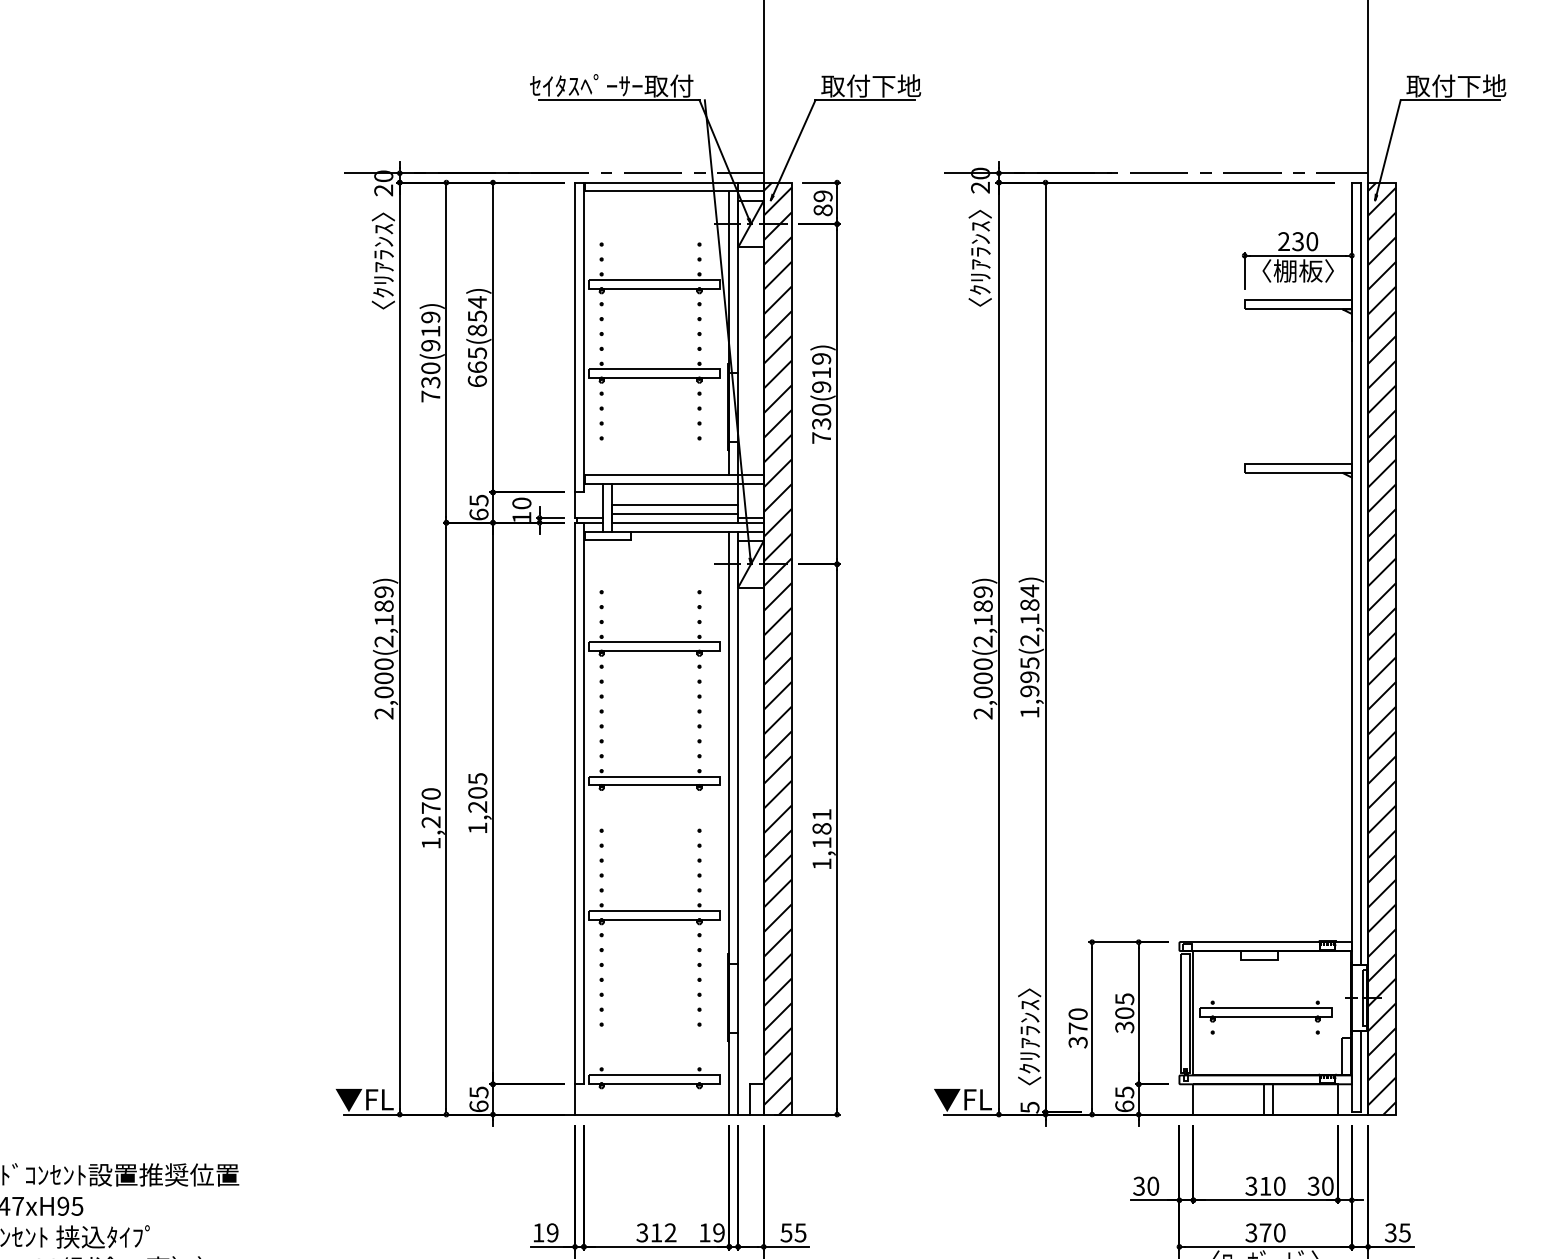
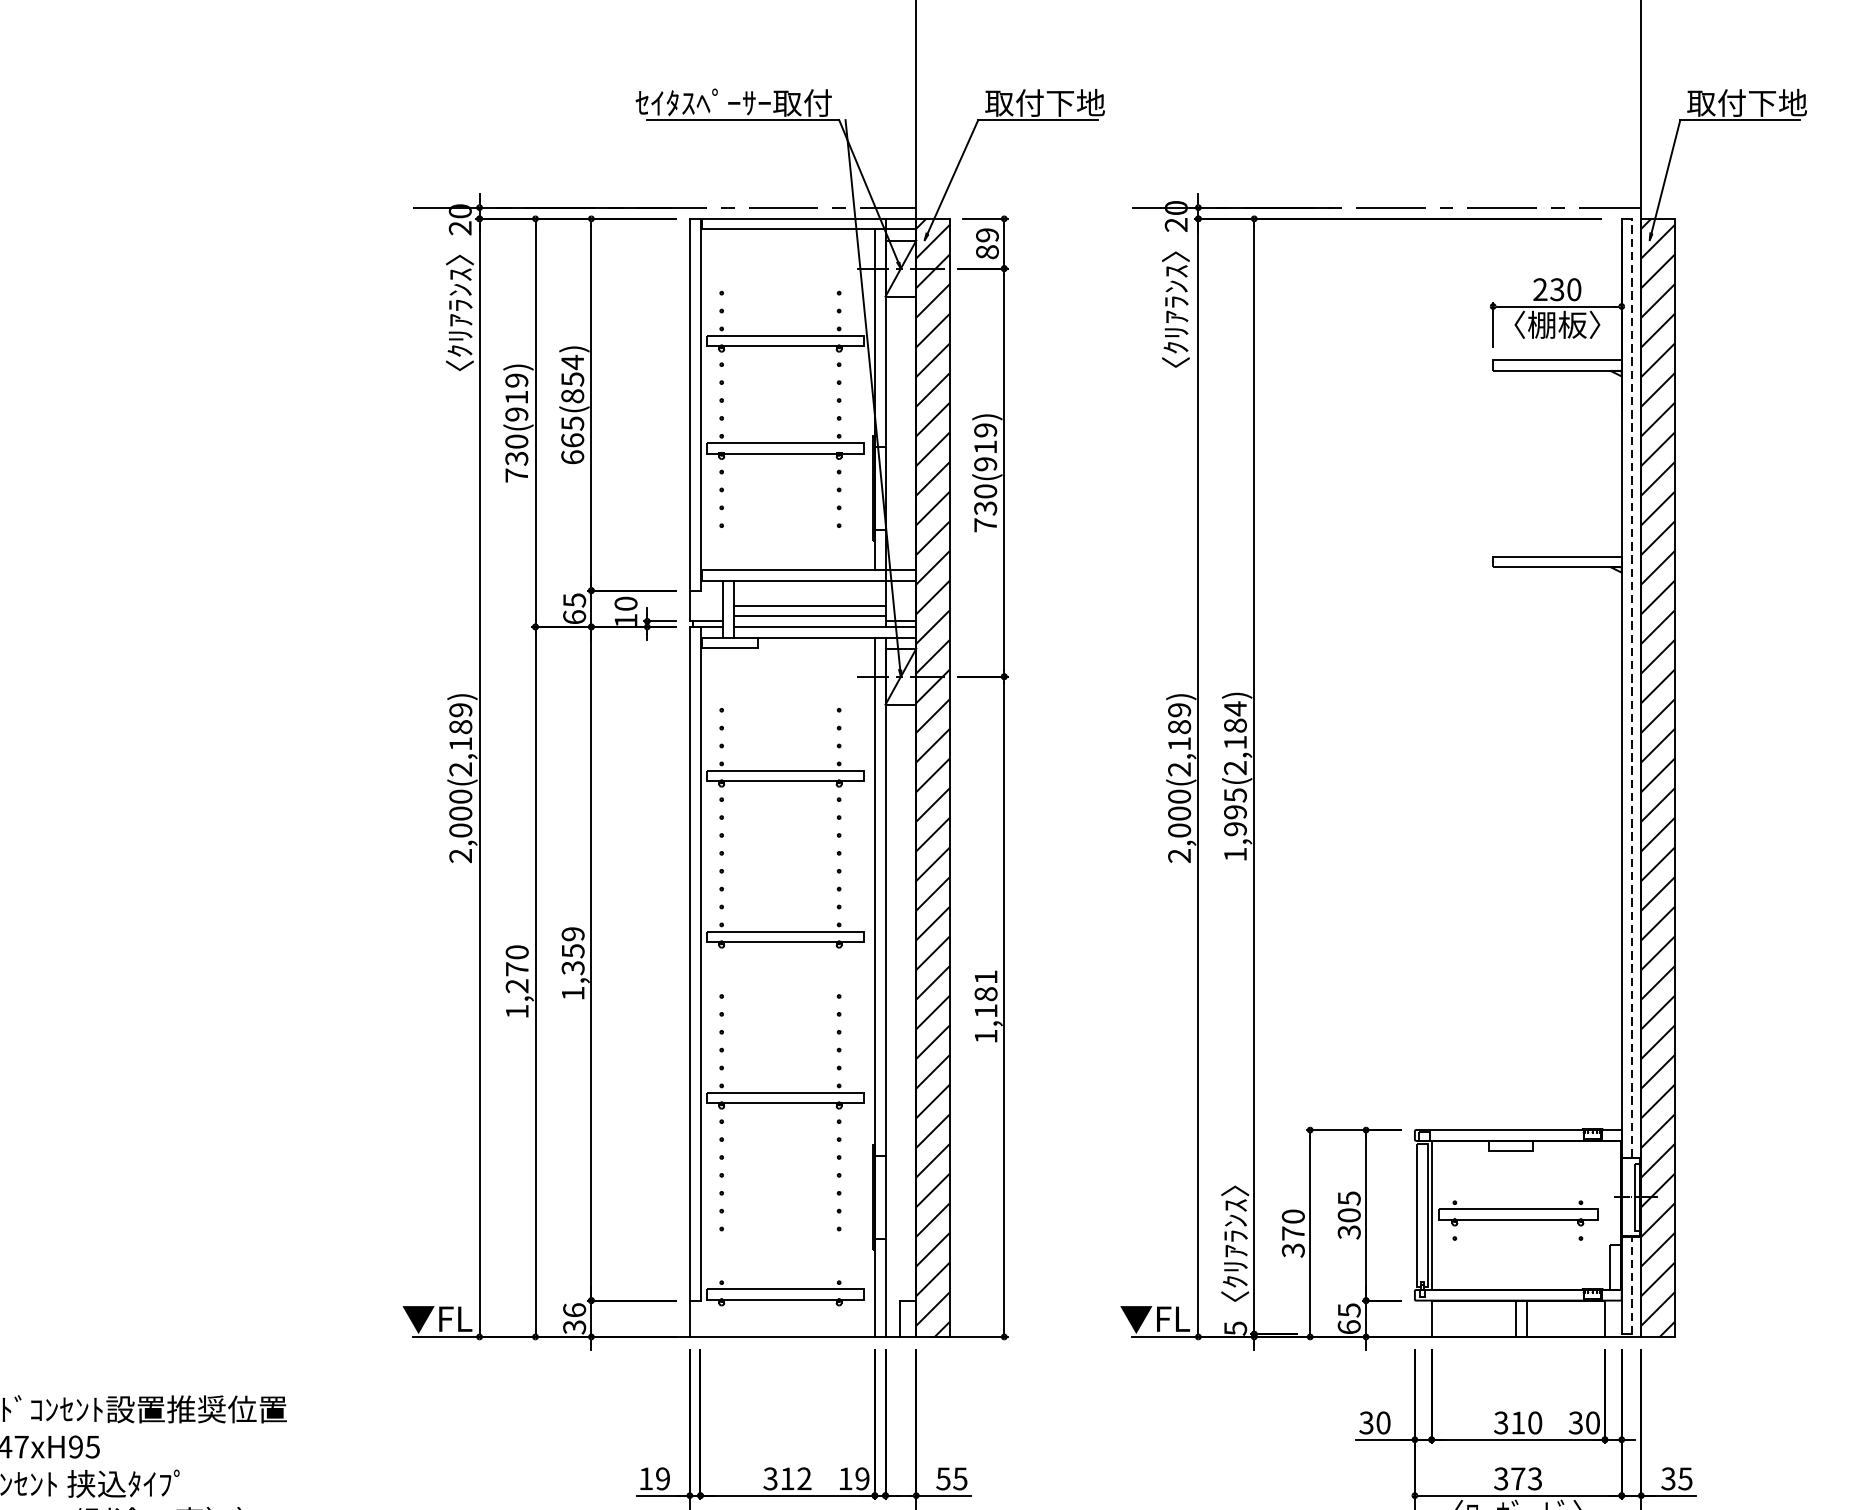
line: (1360, 573) -> (1632, 687), solid -> dashed
text: (477, 793) -> (572, 951), 1,205 -> 1,359
line: (1360, 1071) -> (1632, 1285), solid -> dashed
text: (478, 1099) -> (573, 1318), 65 -> 36
text: (1279, 1232) -> (1534, 1478), 370 -> 373

